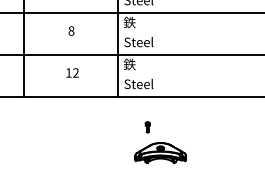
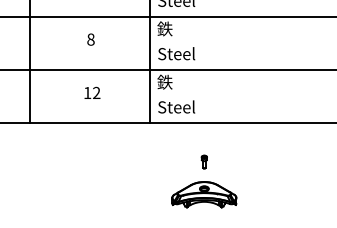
part: (147, 127) -> (204, 162), moved

